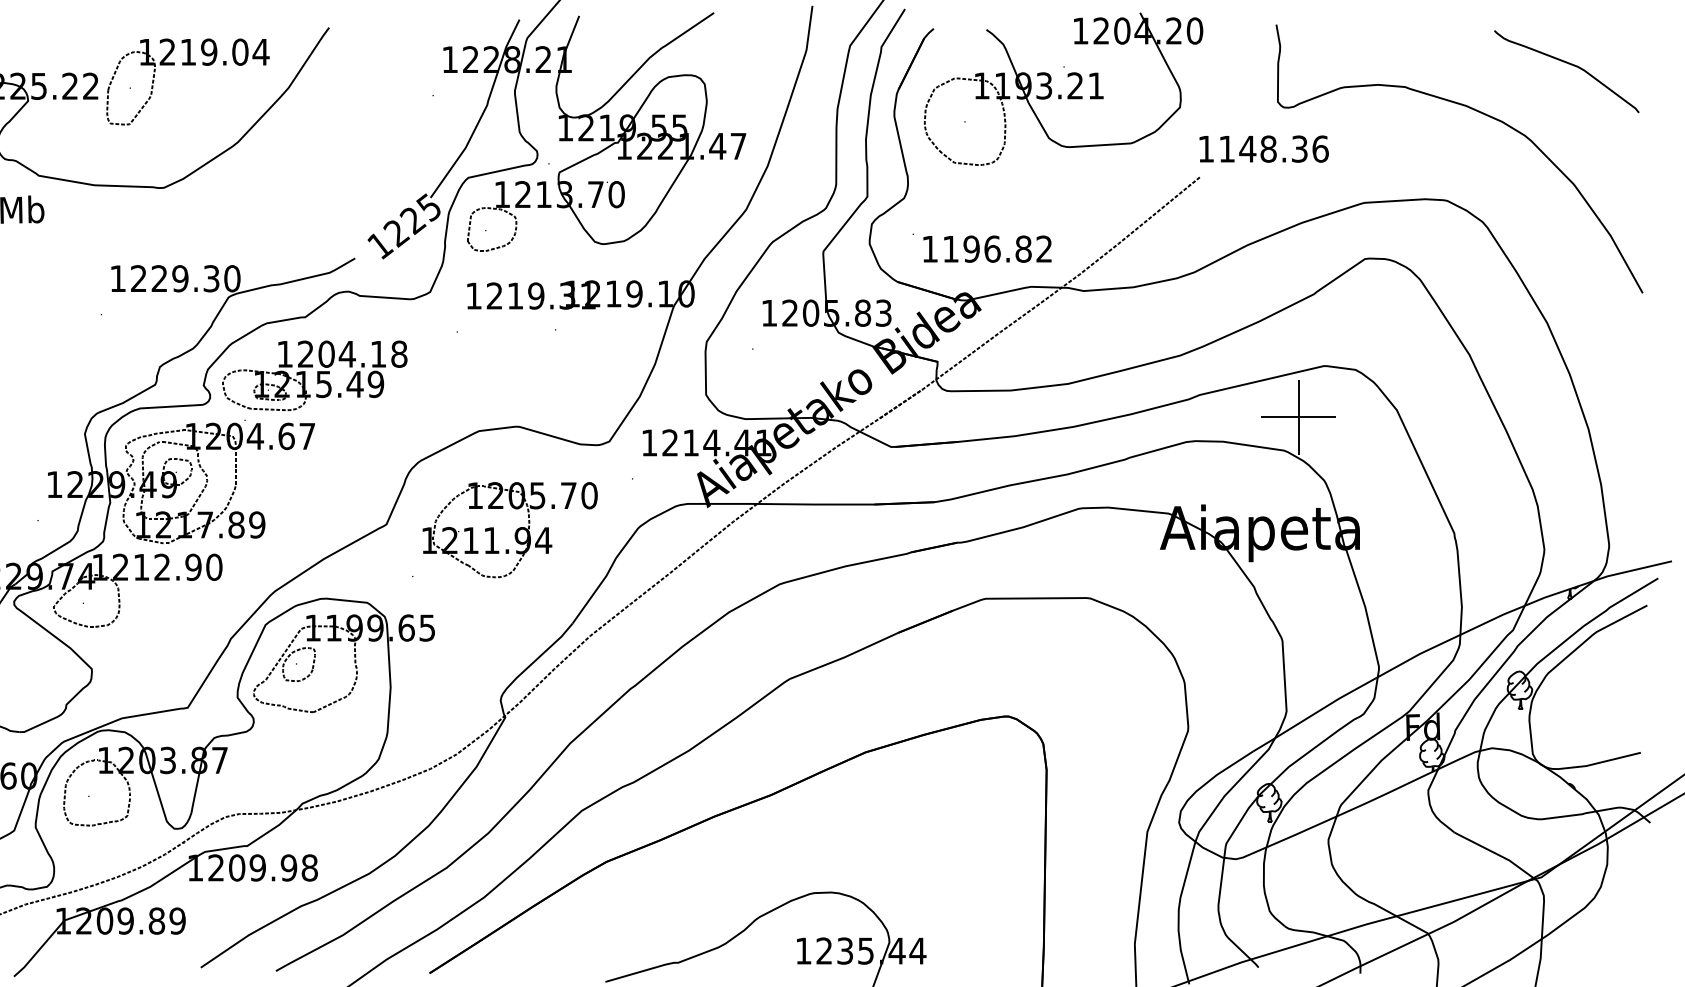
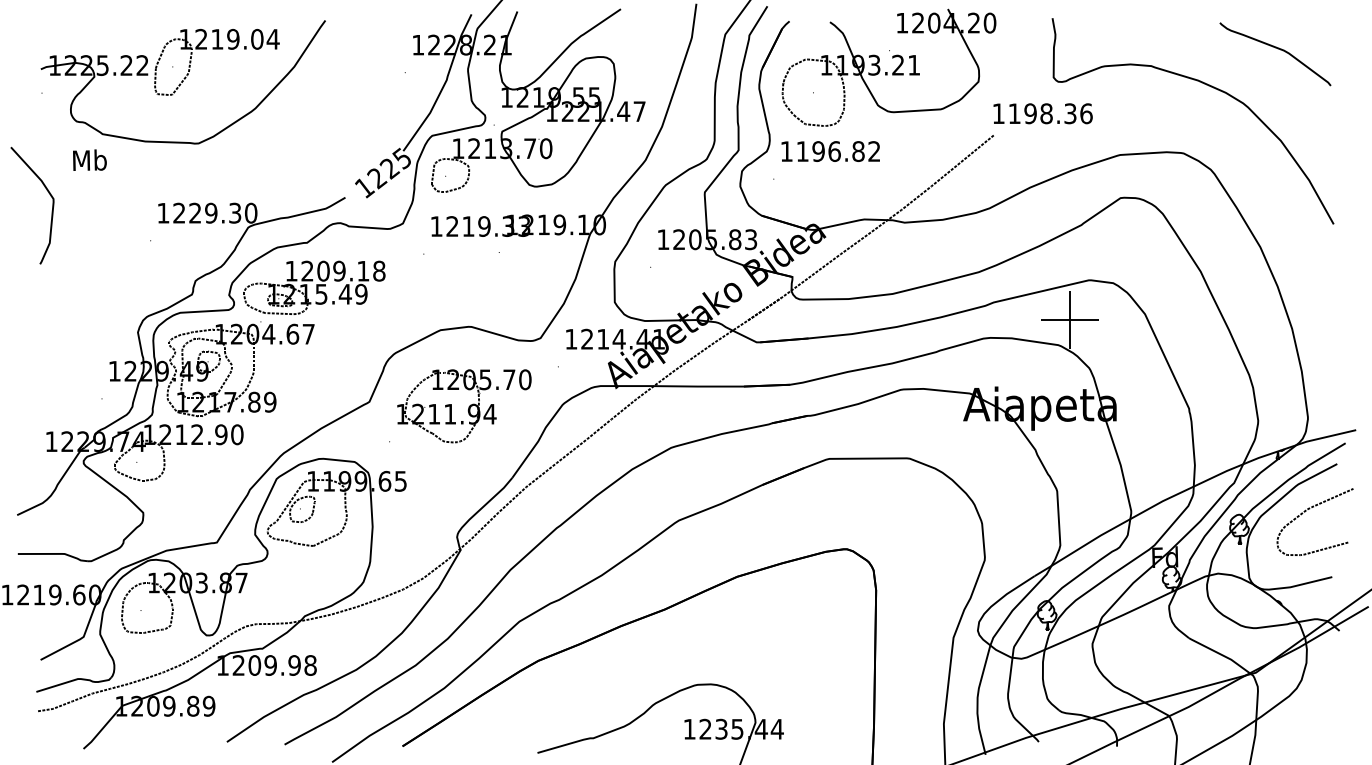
text: (1247, 148) -> (1030, 113), 1148.36 -> 1198.36
text: (987, 249) -> (830, 151), moved
text: (588, 296) -> (524, 226), 1219.31 -> 1219.33
text: (347, 353) -> (339, 270), 1204.18 -> 1209.18
curve: (1605, 668) -> (1305, 512), added

